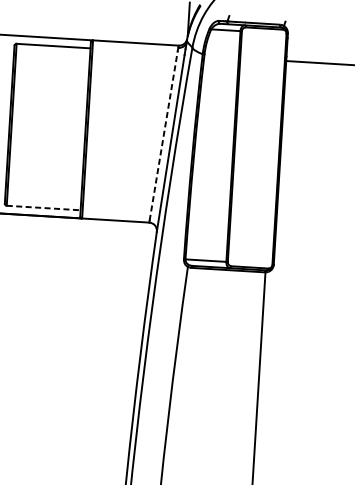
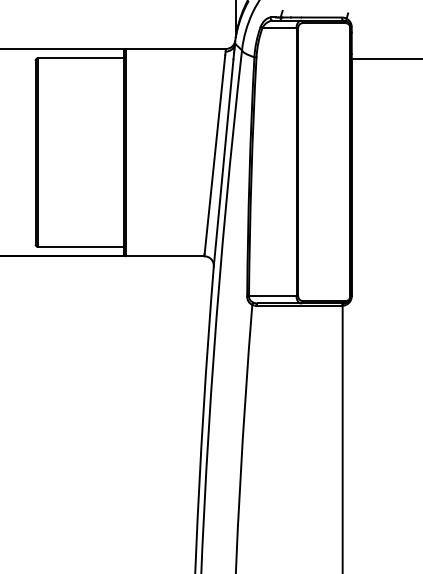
line: (163, 135) -> (214, 154), dashed -> solid
line: (43, 207) -> (80, 246), dashed -> solid

